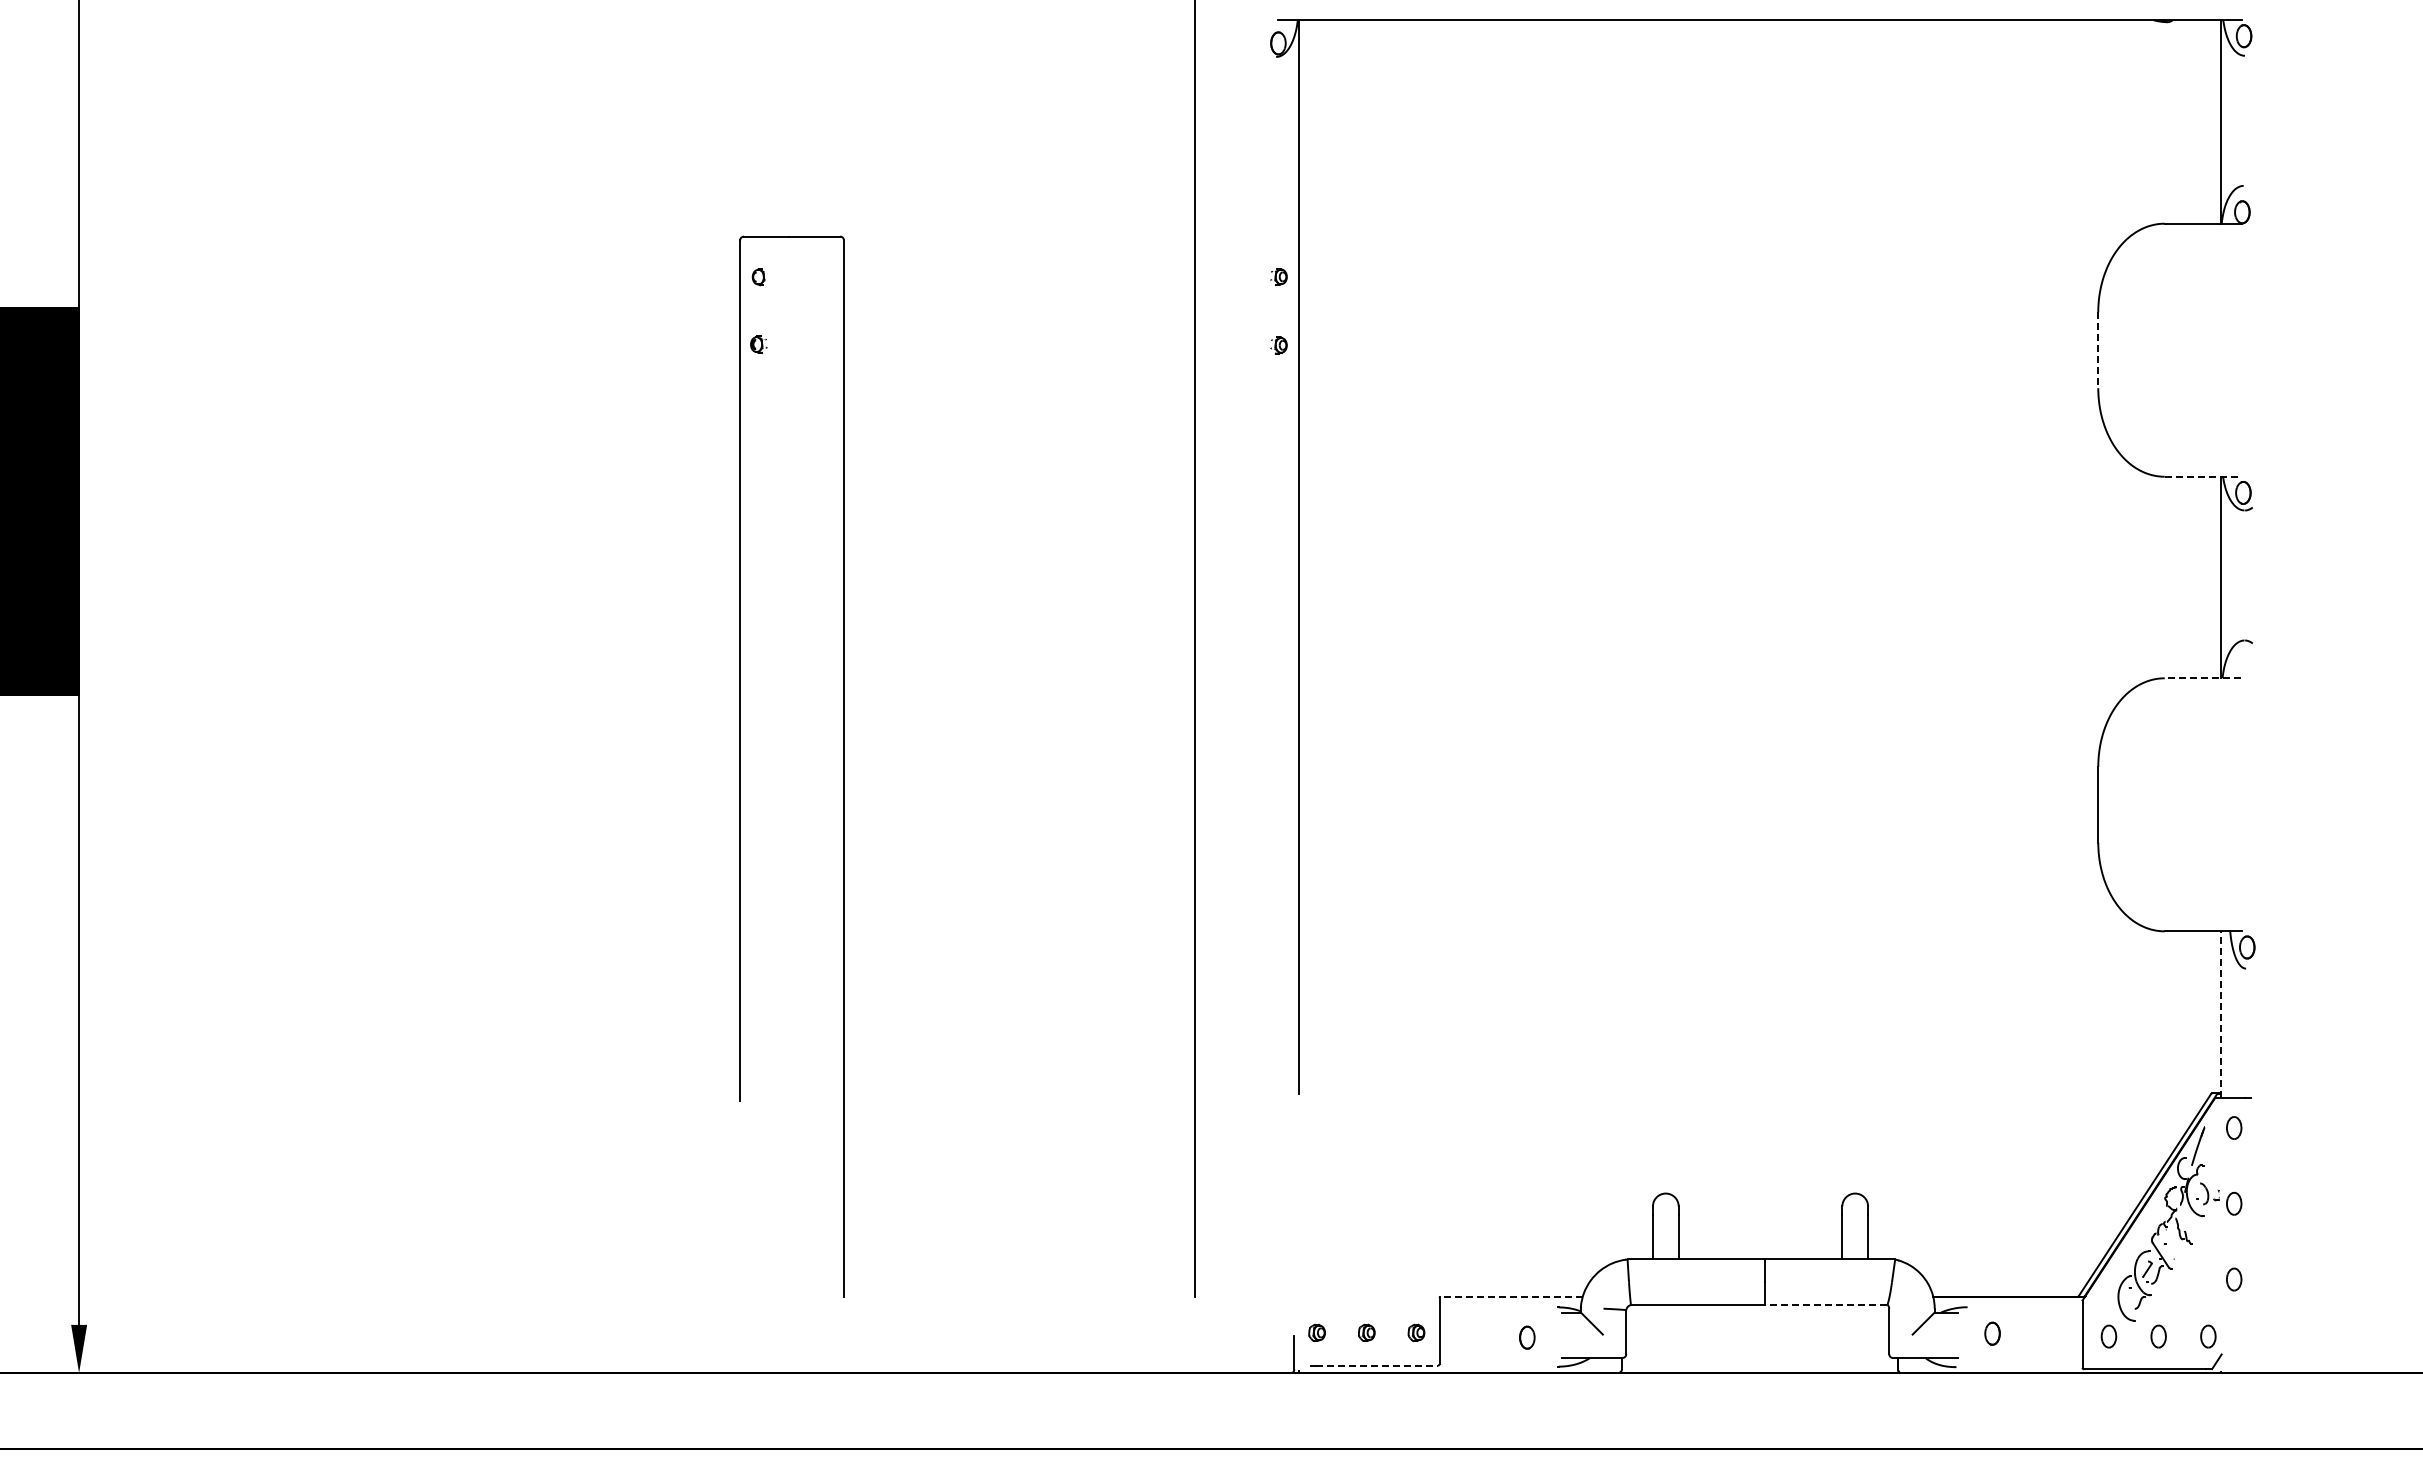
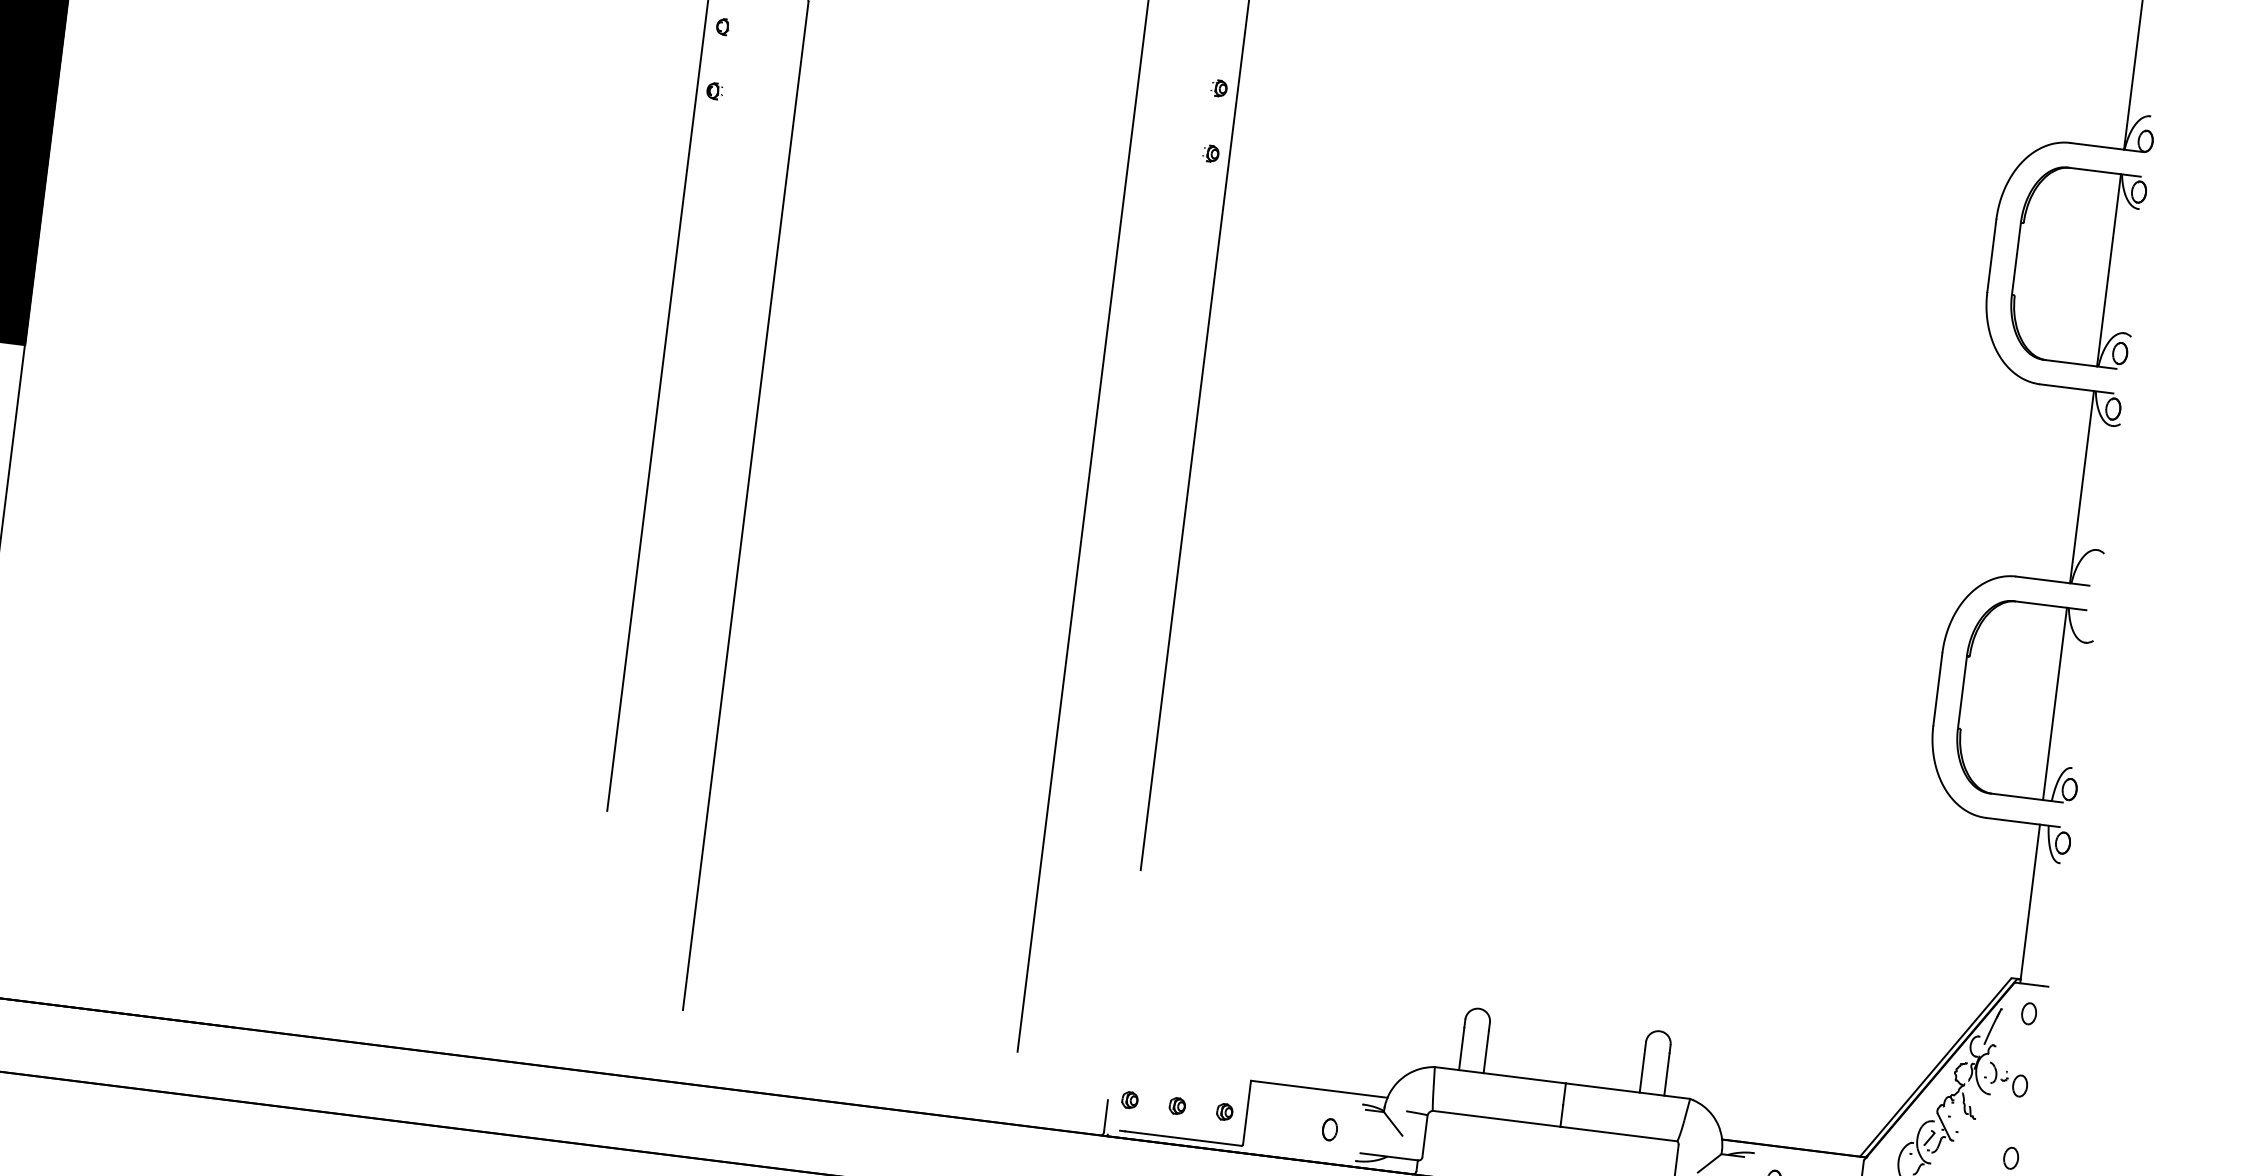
part: (2187, 349) -> (2077, 265), added
line: (2098, 350) -> (1992, 256), dashed -> solid
line: (2203, 476) -> (2077, 388), dashed -> solid
line: (2202, 678) -> (2052, 581), dashed -> solid
part: (2189, 804) -> (2024, 699), added
line: (2221, 1014) -> (2030, 903), dashed -> solid
line: (1511, 1297) -> (1319, 1089), dashed -> solid
line: (1825, 1304) -> (1618, 1133), dashed -> solid
line: (1377, 1365) -> (1183, 1138), dashed -> solid

